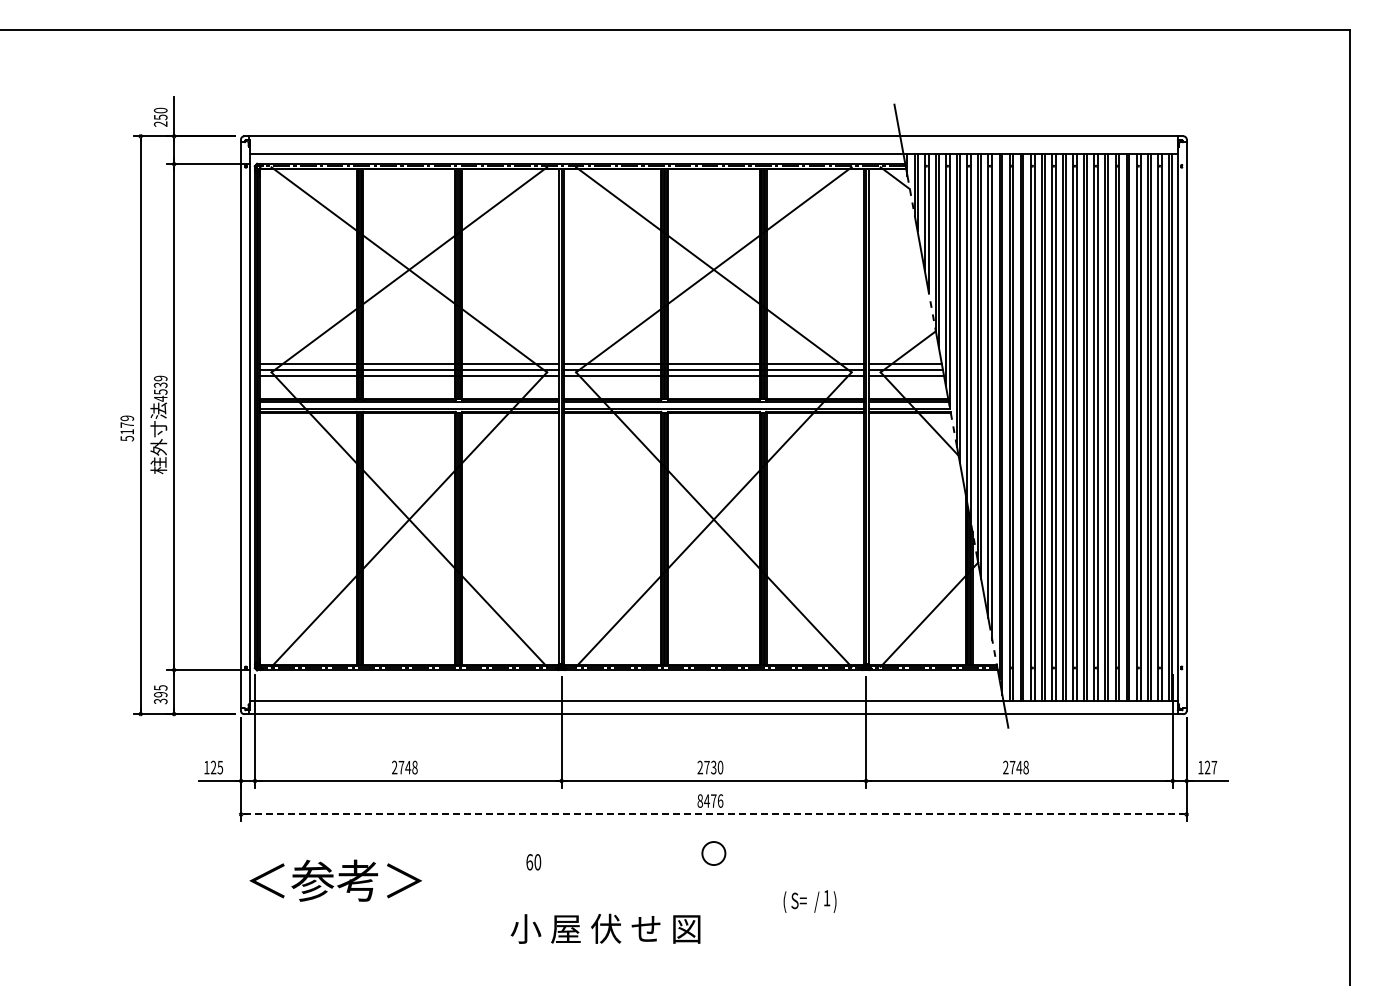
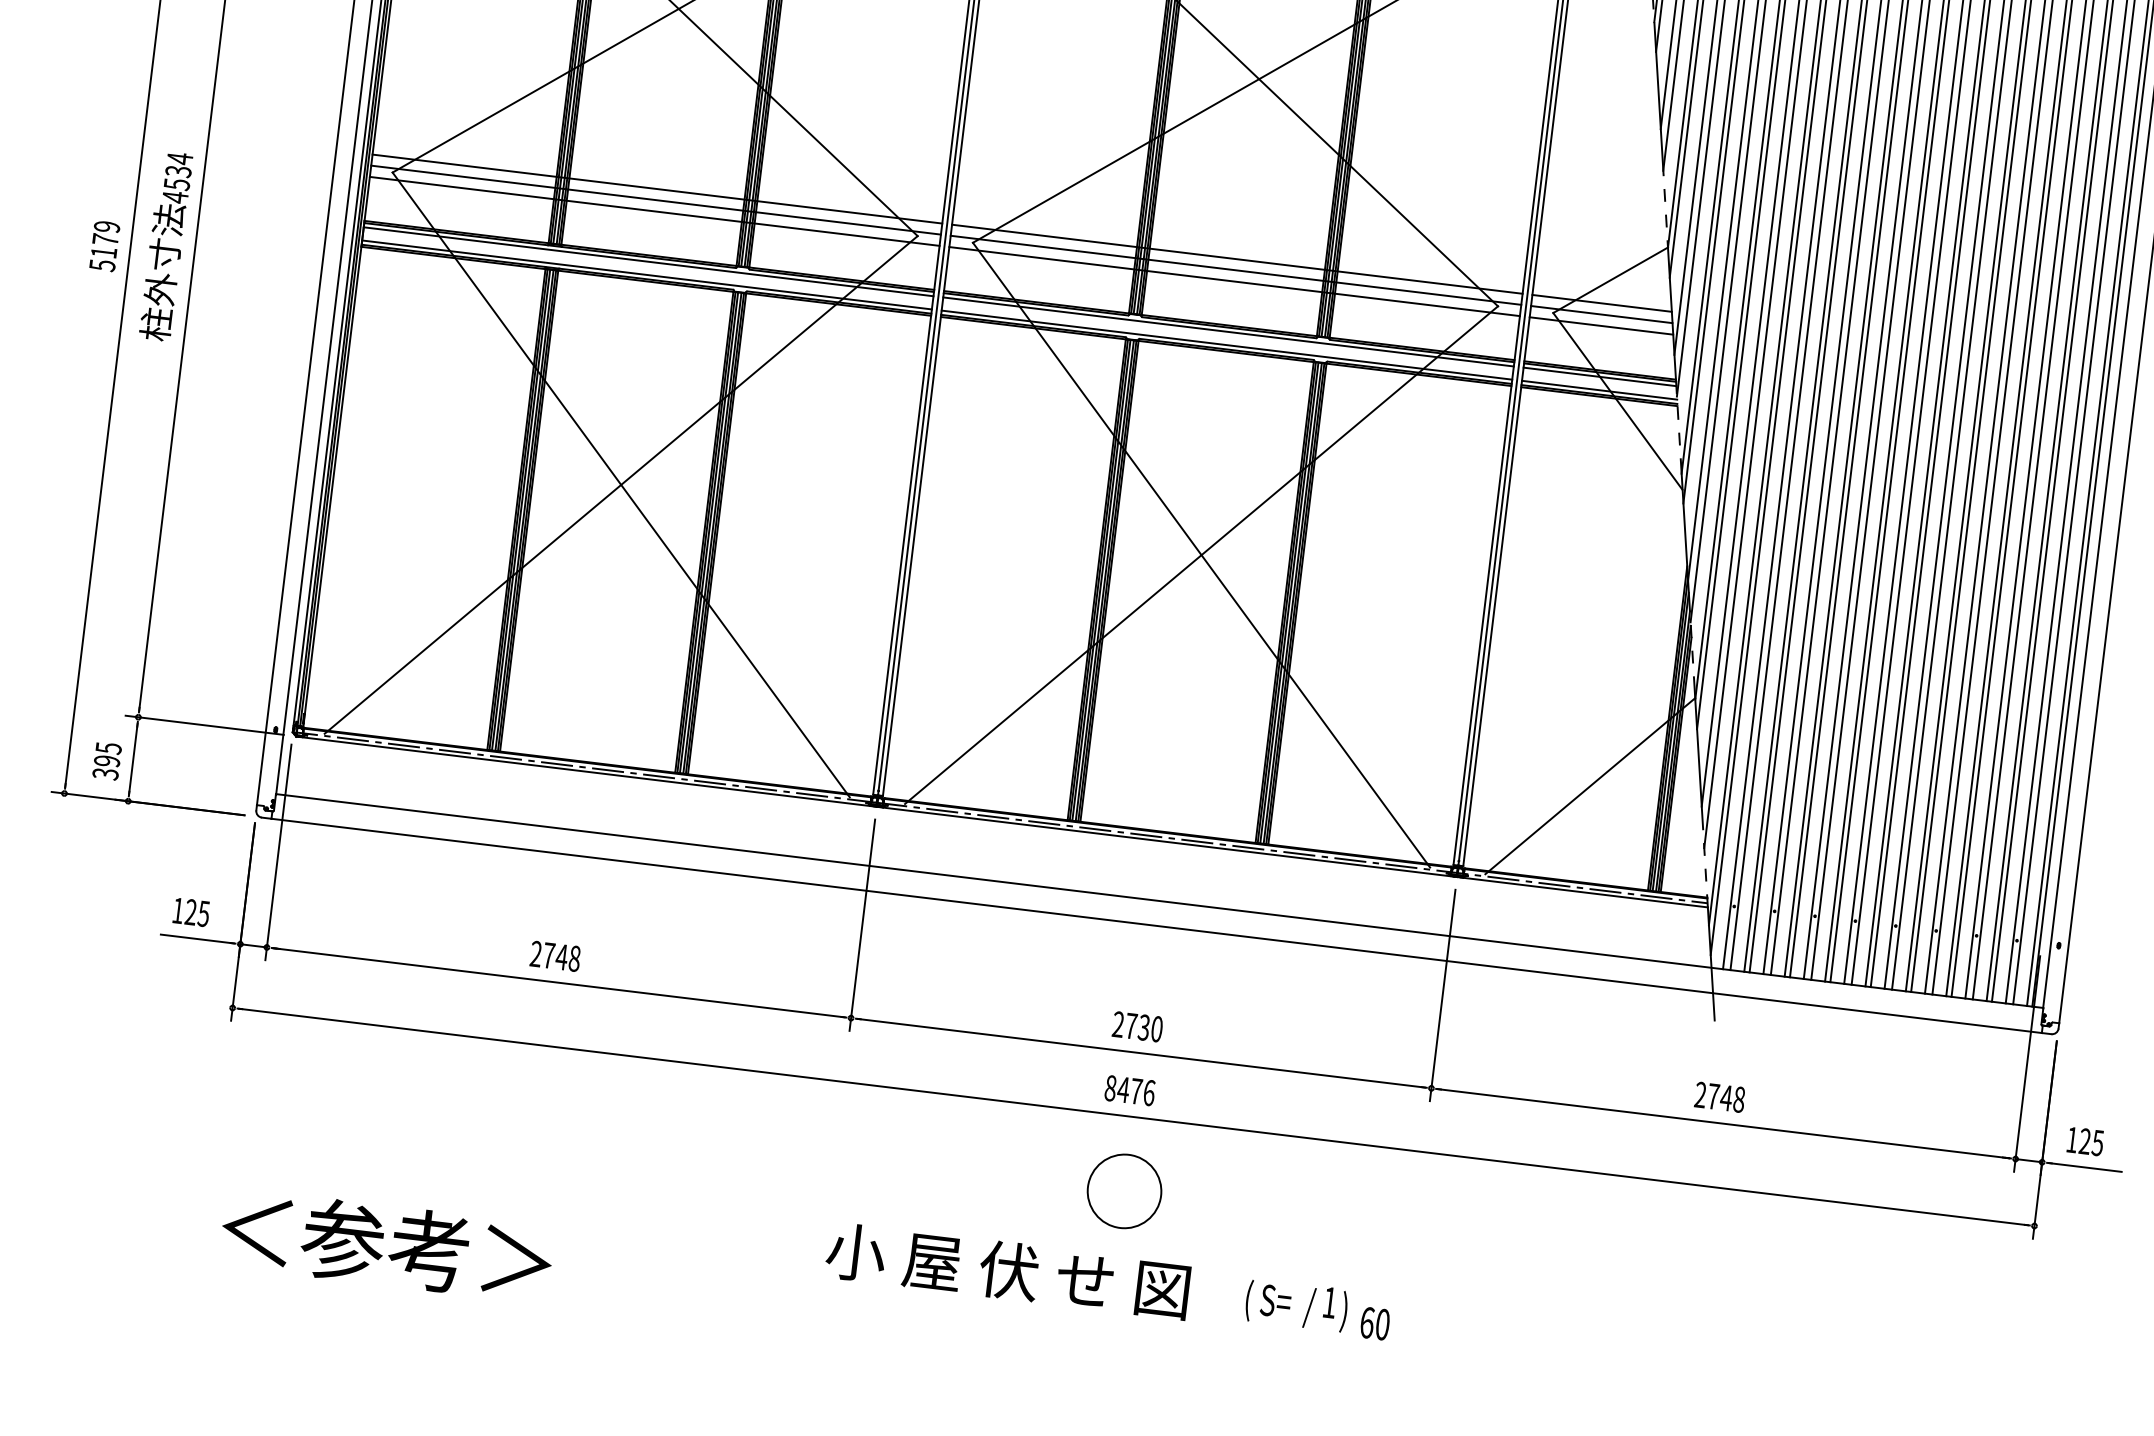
text: (160, 378) -> (179, 158), 4539 -> 4534
text: (1214, 767) -> (2098, 1142), 127 -> 125
line: (714, 814) -> (1134, 1117), dashed -> solid
circle: (713, 853) -> (1123, 1191), size x1.67
text: (533, 862) -> (1374, 1324), moved
text: (335, 880) -> (386, 1245), moved
text: (605, 928) -> (1007, 1270), moved

